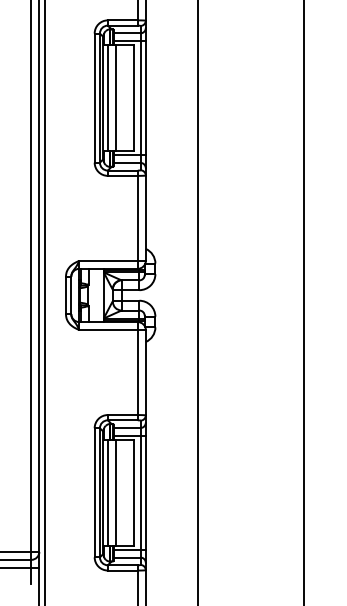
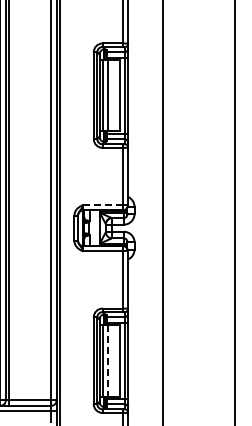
line: (109, 260) -> (103, 204), solid -> dashed
line: (116, 492) -> (108, 360), solid -> dashed

